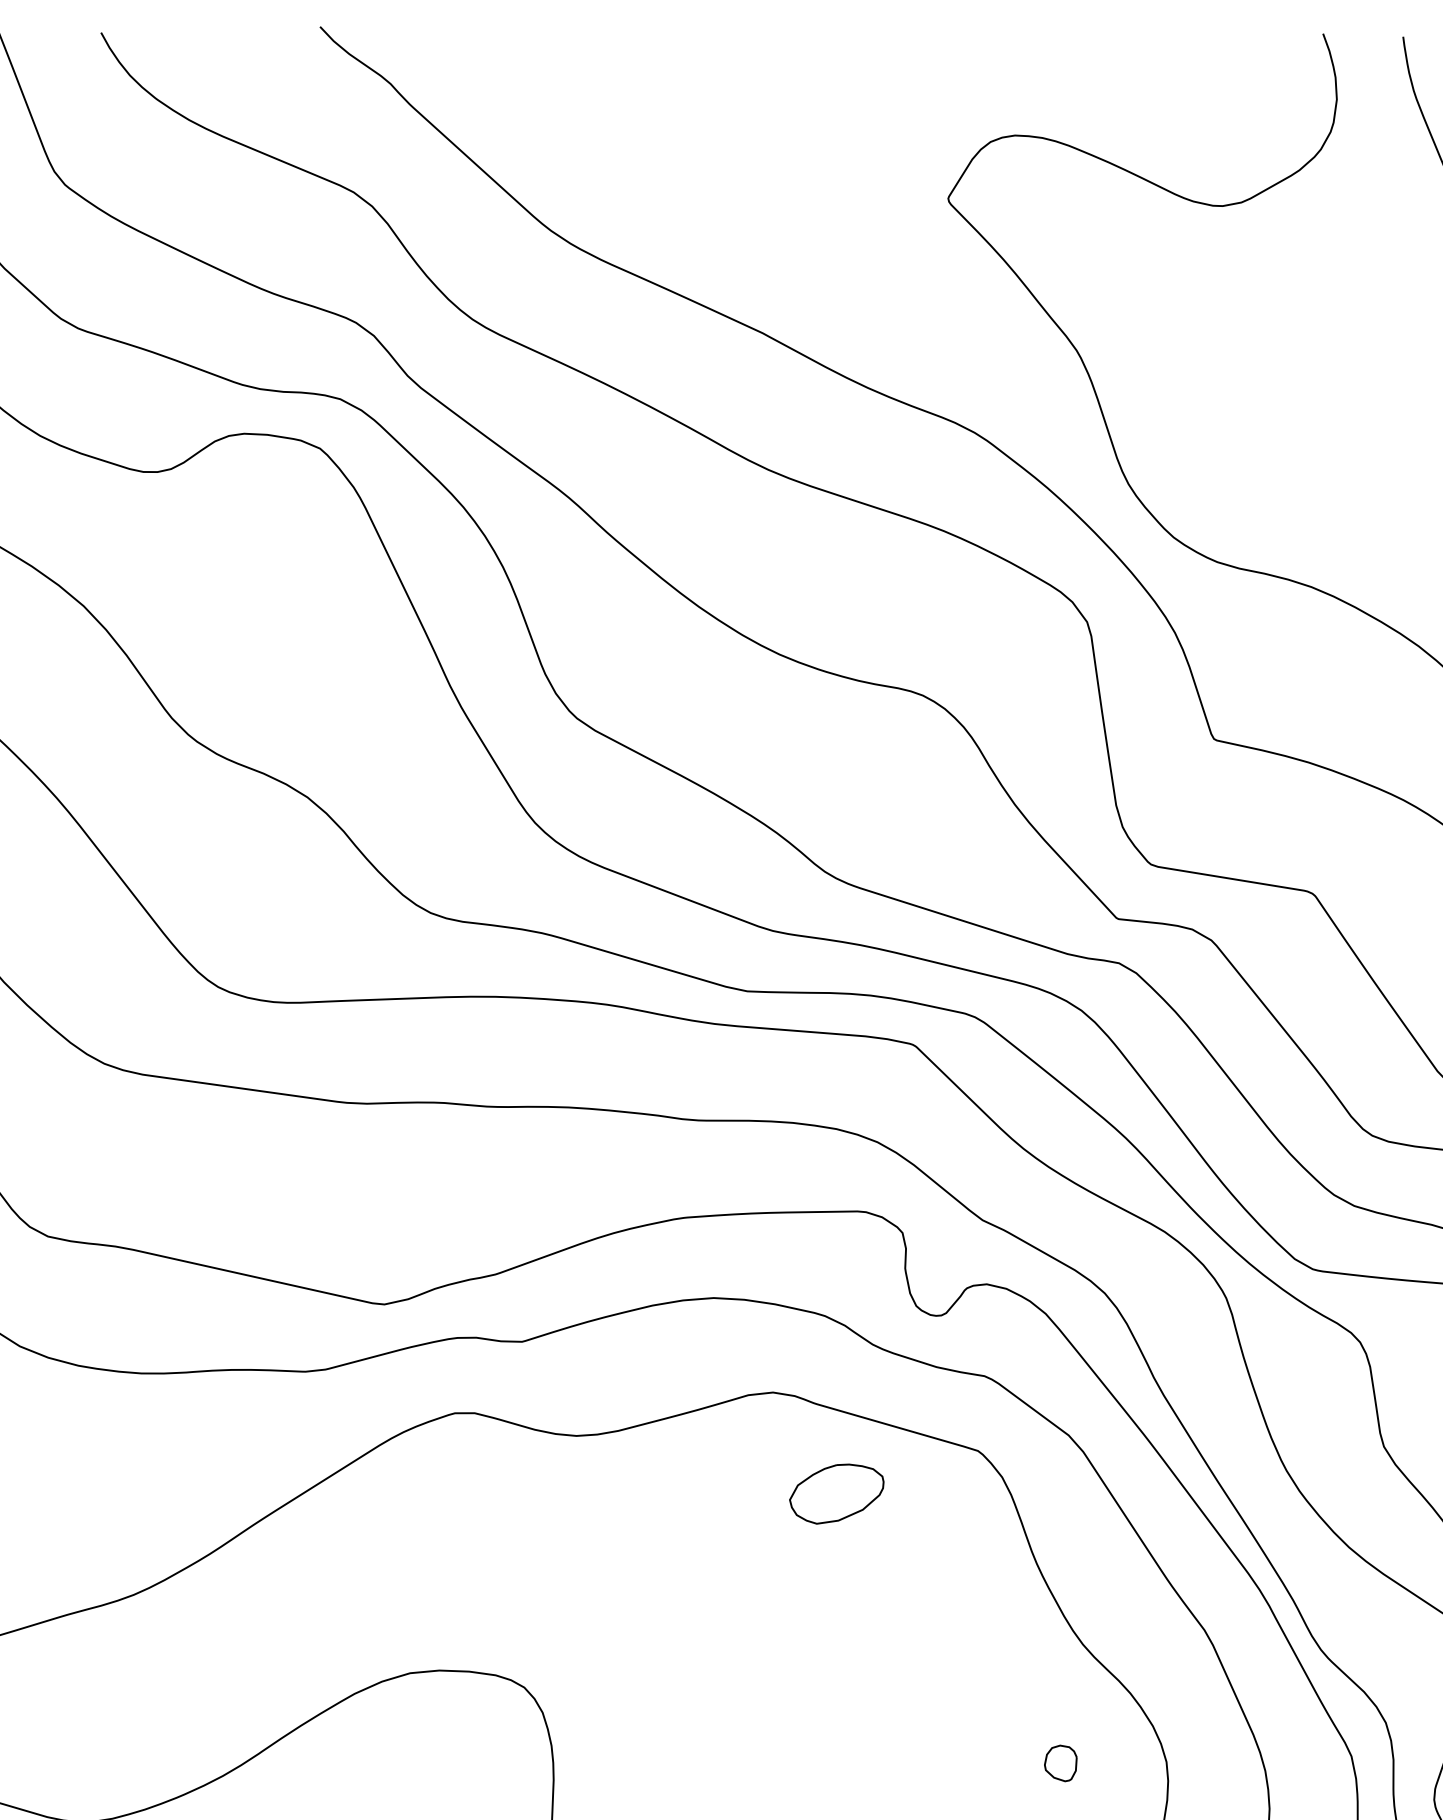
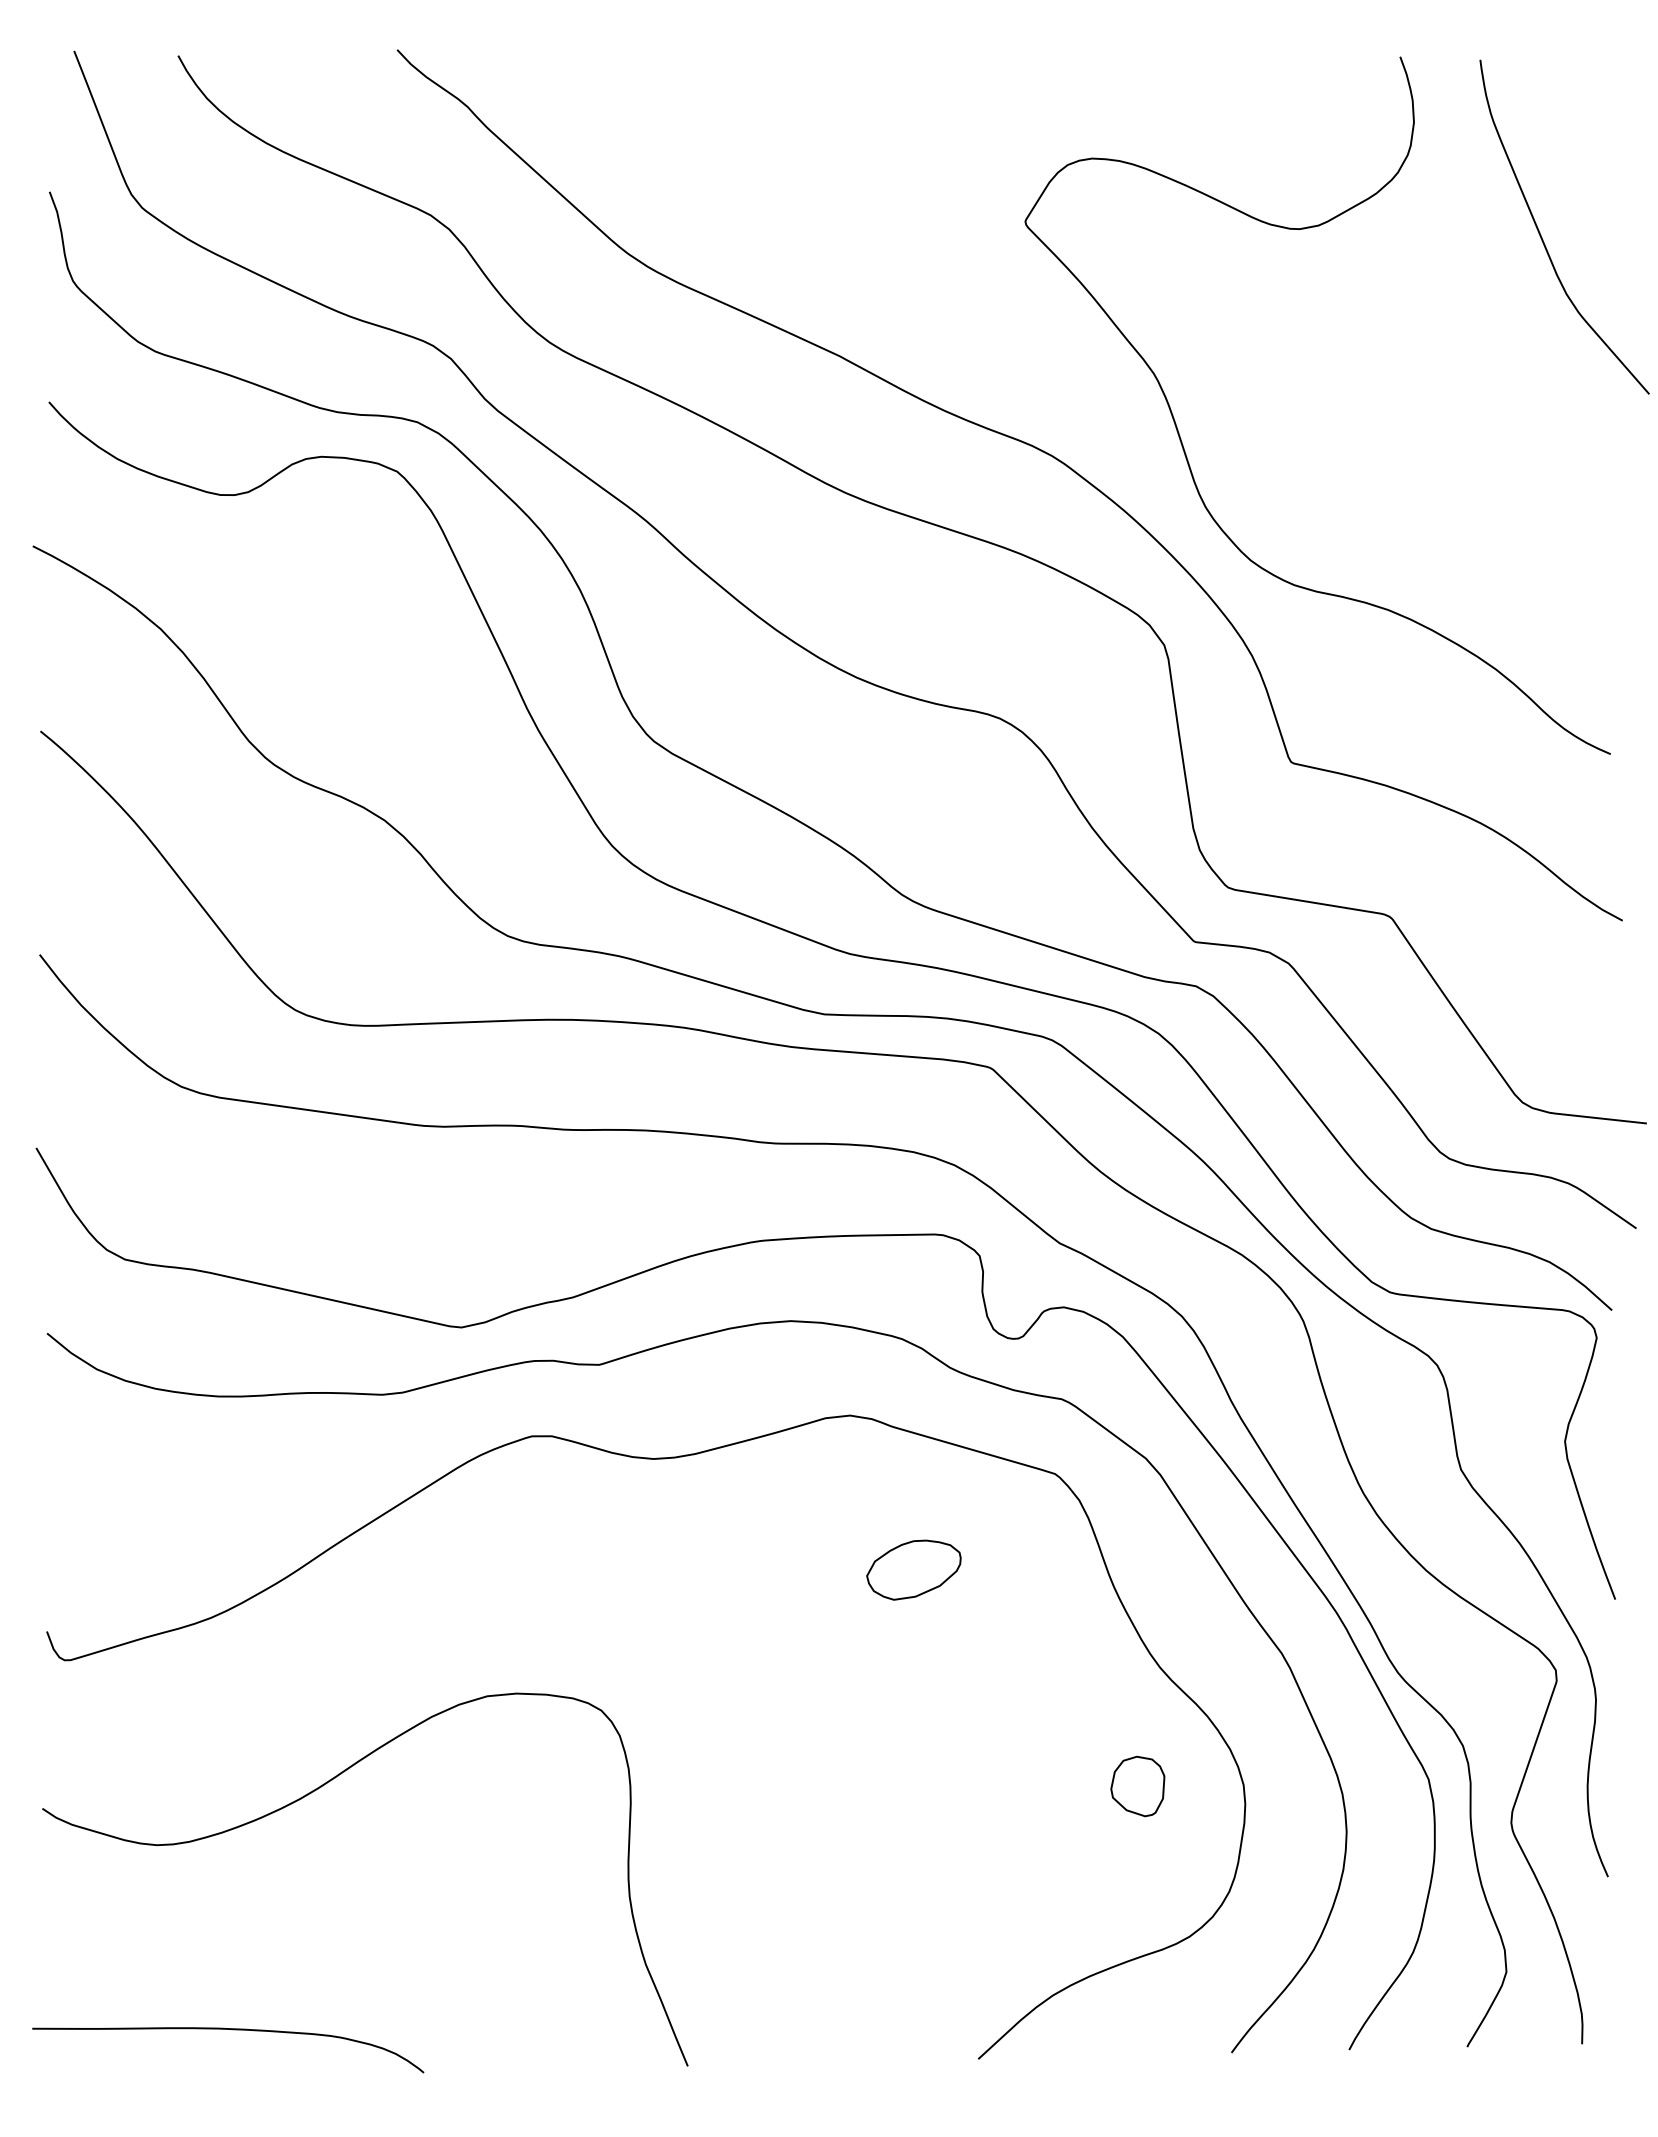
part: (836, 1493) -> (913, 1569), moved
part: (1060, 1763) -> (1137, 1786), size x1.67

